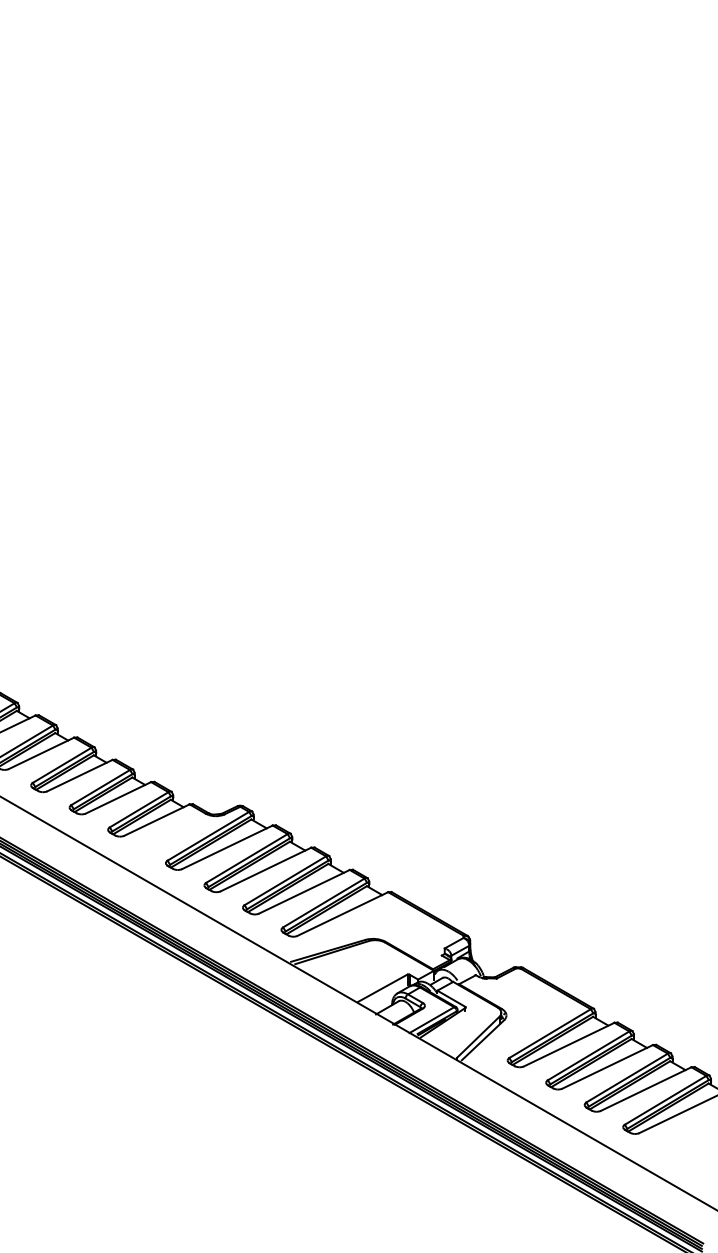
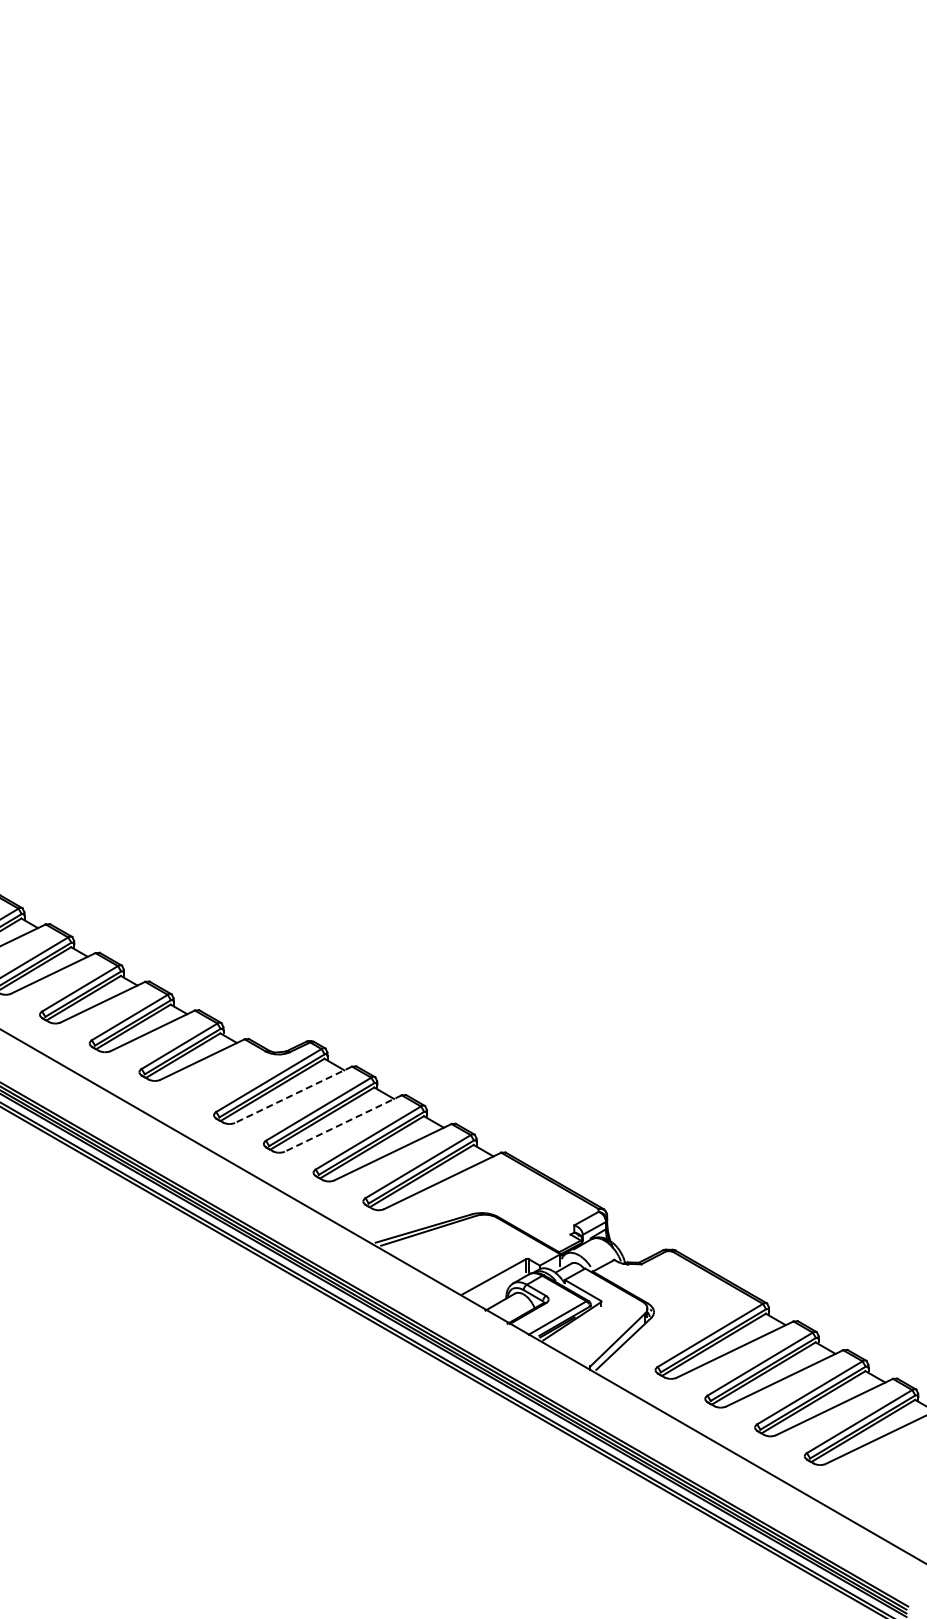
line: (227, 847) -> (293, 1094), solid -> dashed
line: (266, 869) -> (343, 1123), solid -> dashed

